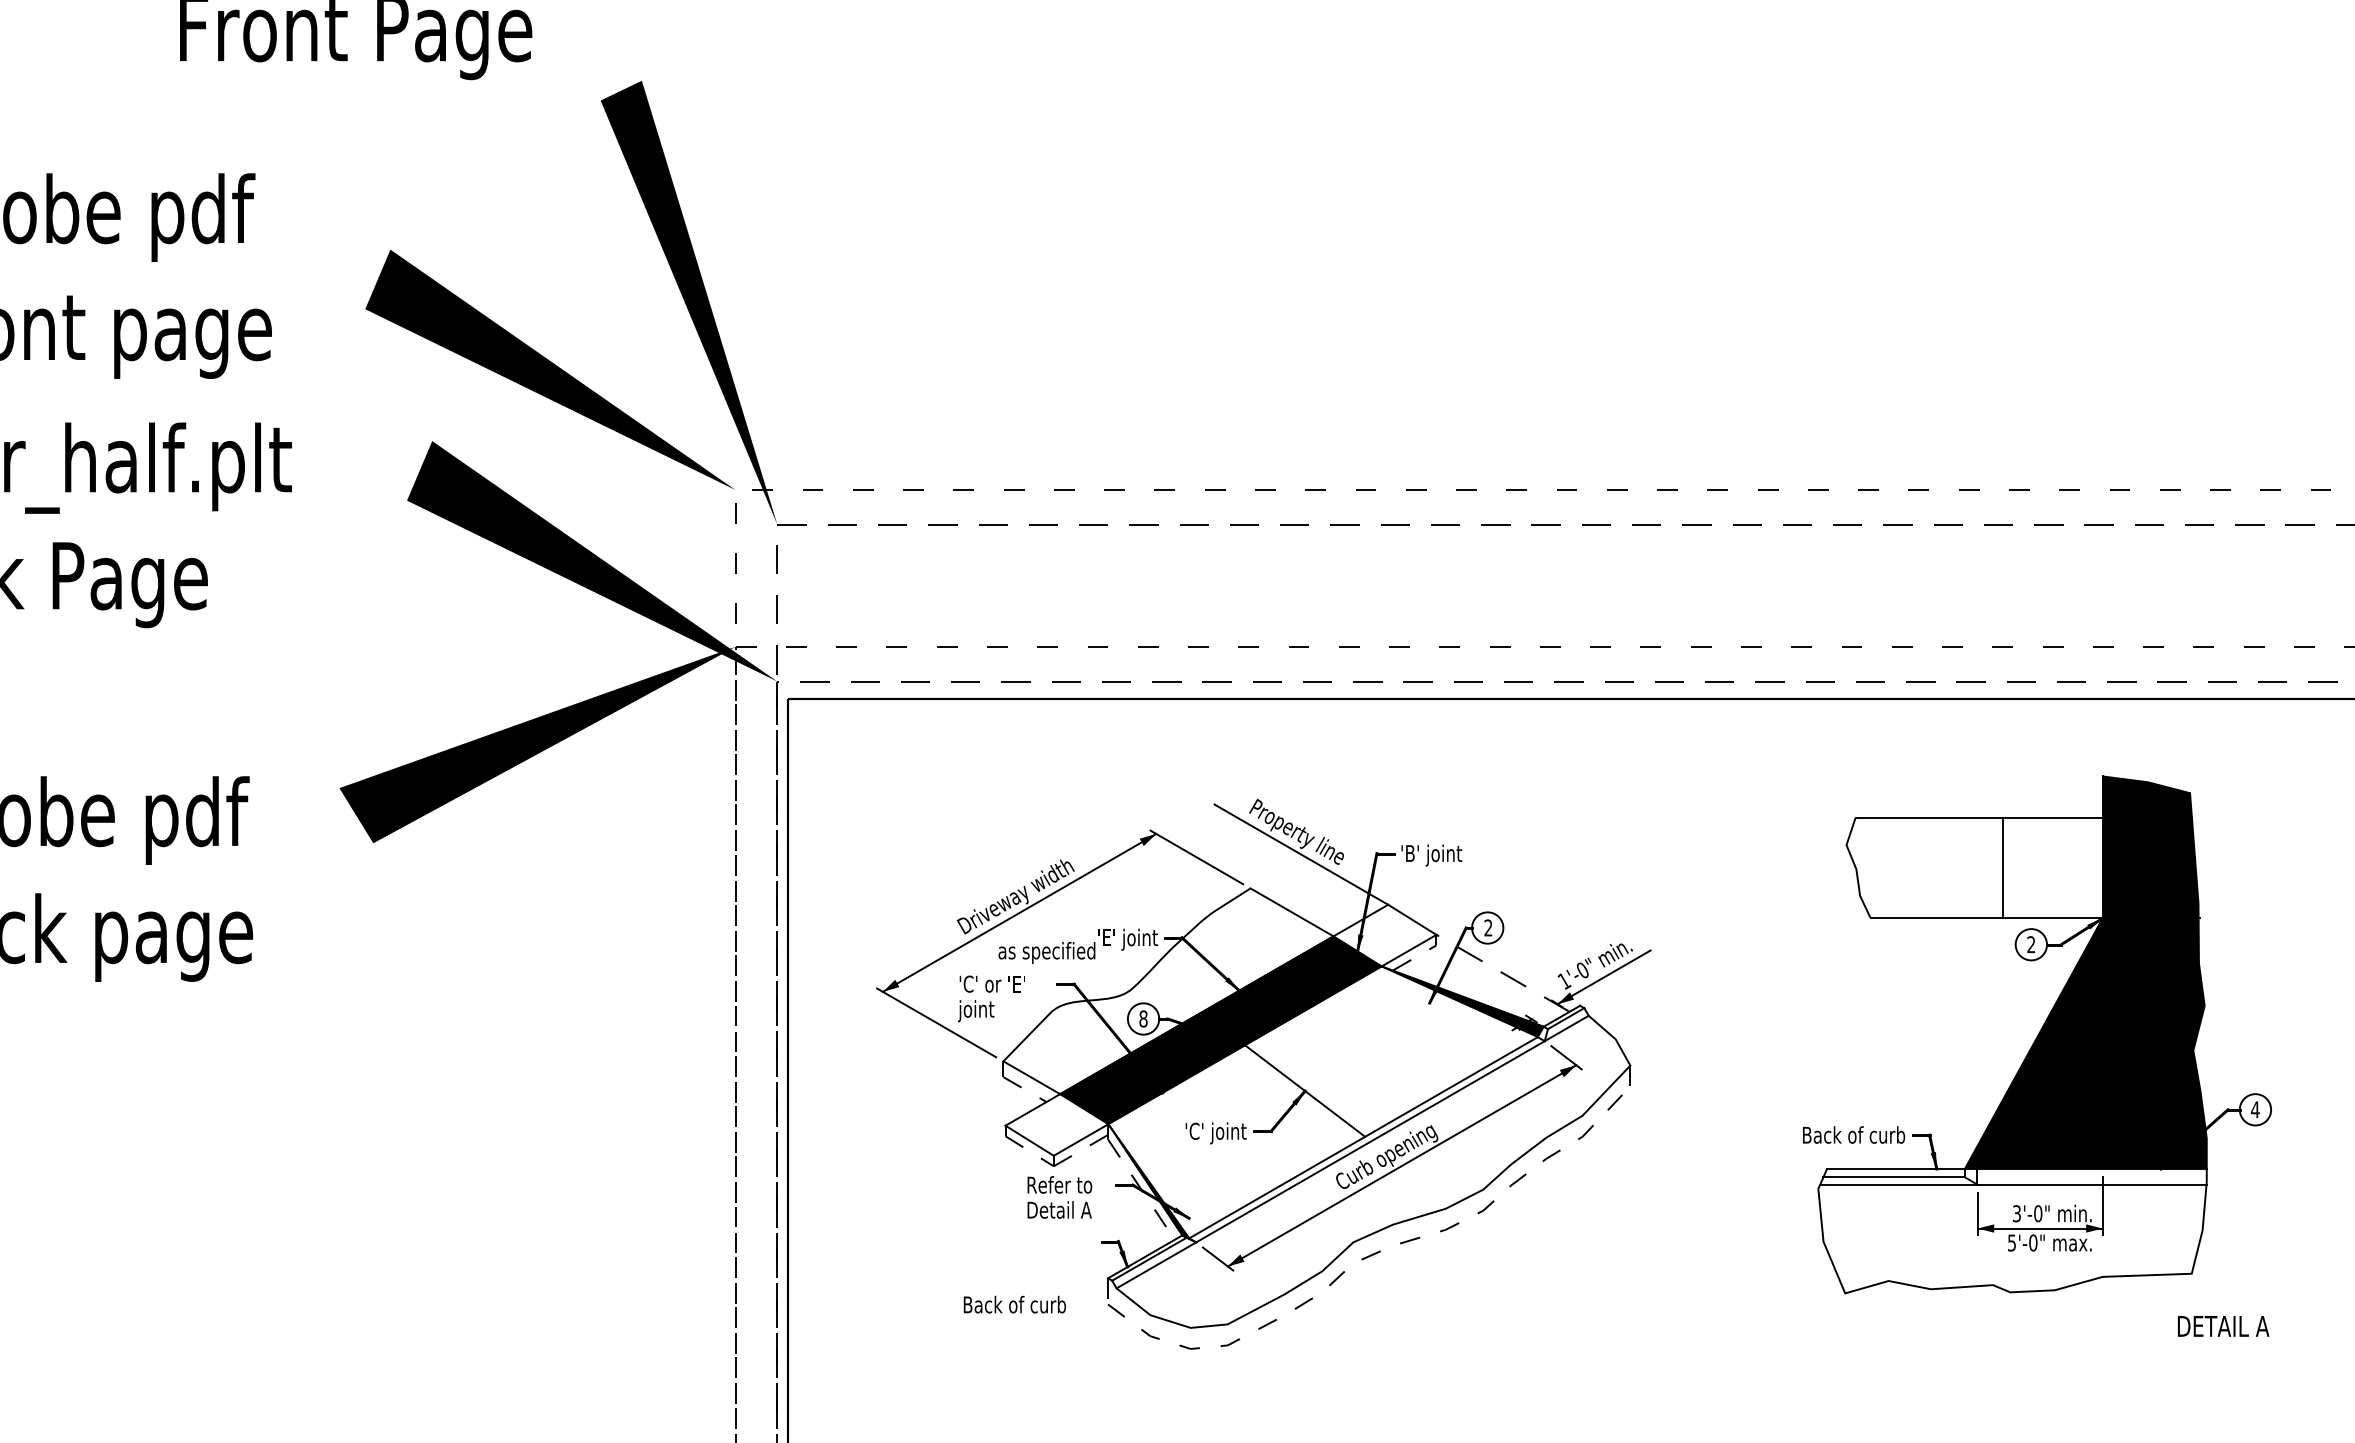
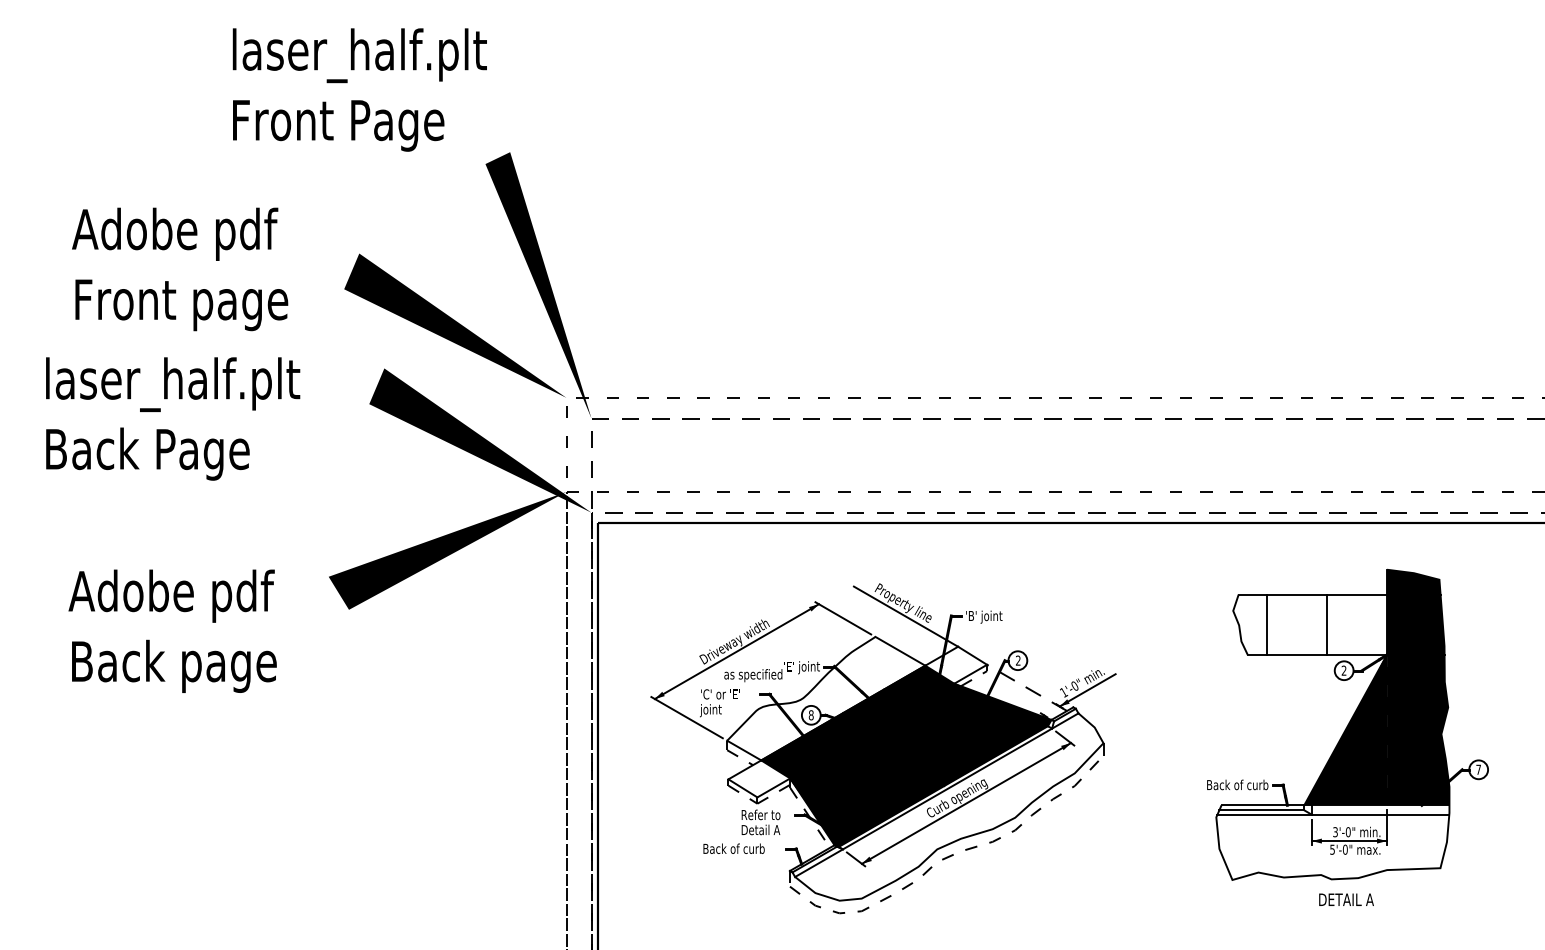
line: (1901, 867) -> (1266, 624), added
fill: (1322, 1100) -> (918, 764), added
text: (2255, 1109) -> (1478, 769), 4 -> 7
text: (1013, 1304) -> (733, 848), moved
text: (2223, 1325) -> (1346, 899), moved

